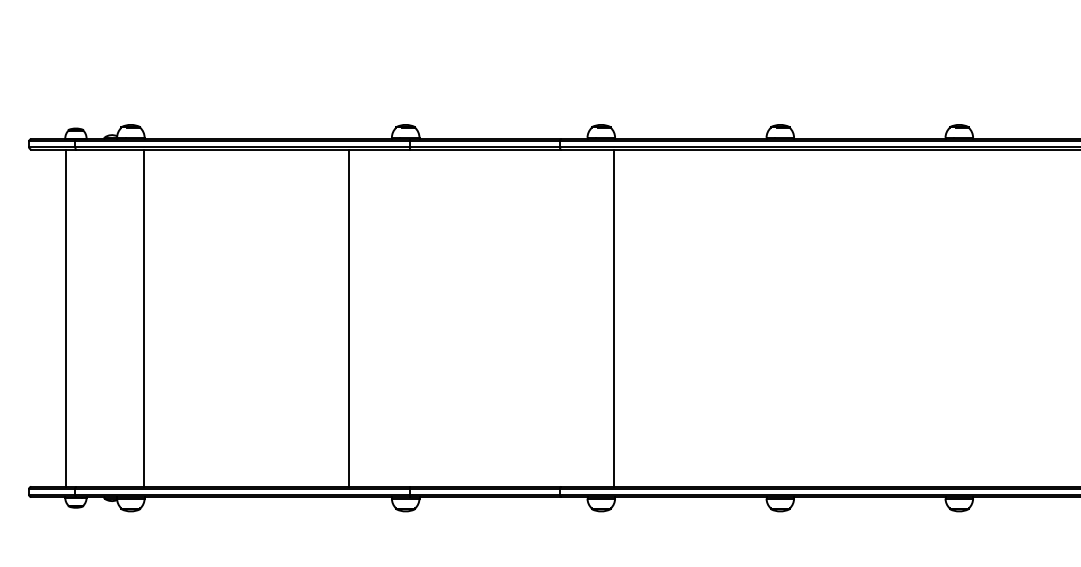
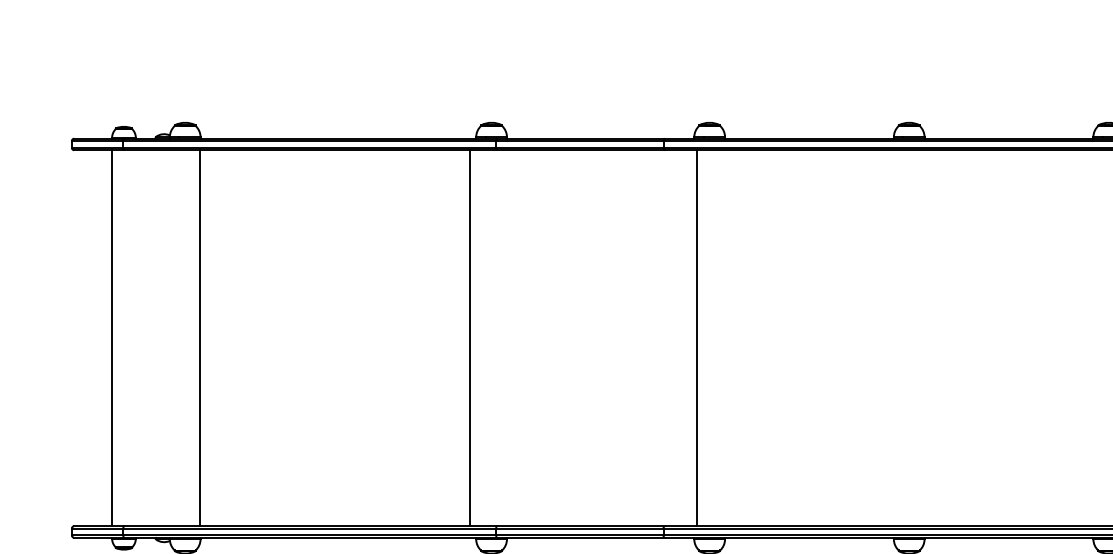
line: (348, 317) -> (470, 337), moved
line: (613, 317) -> (696, 337), moved

